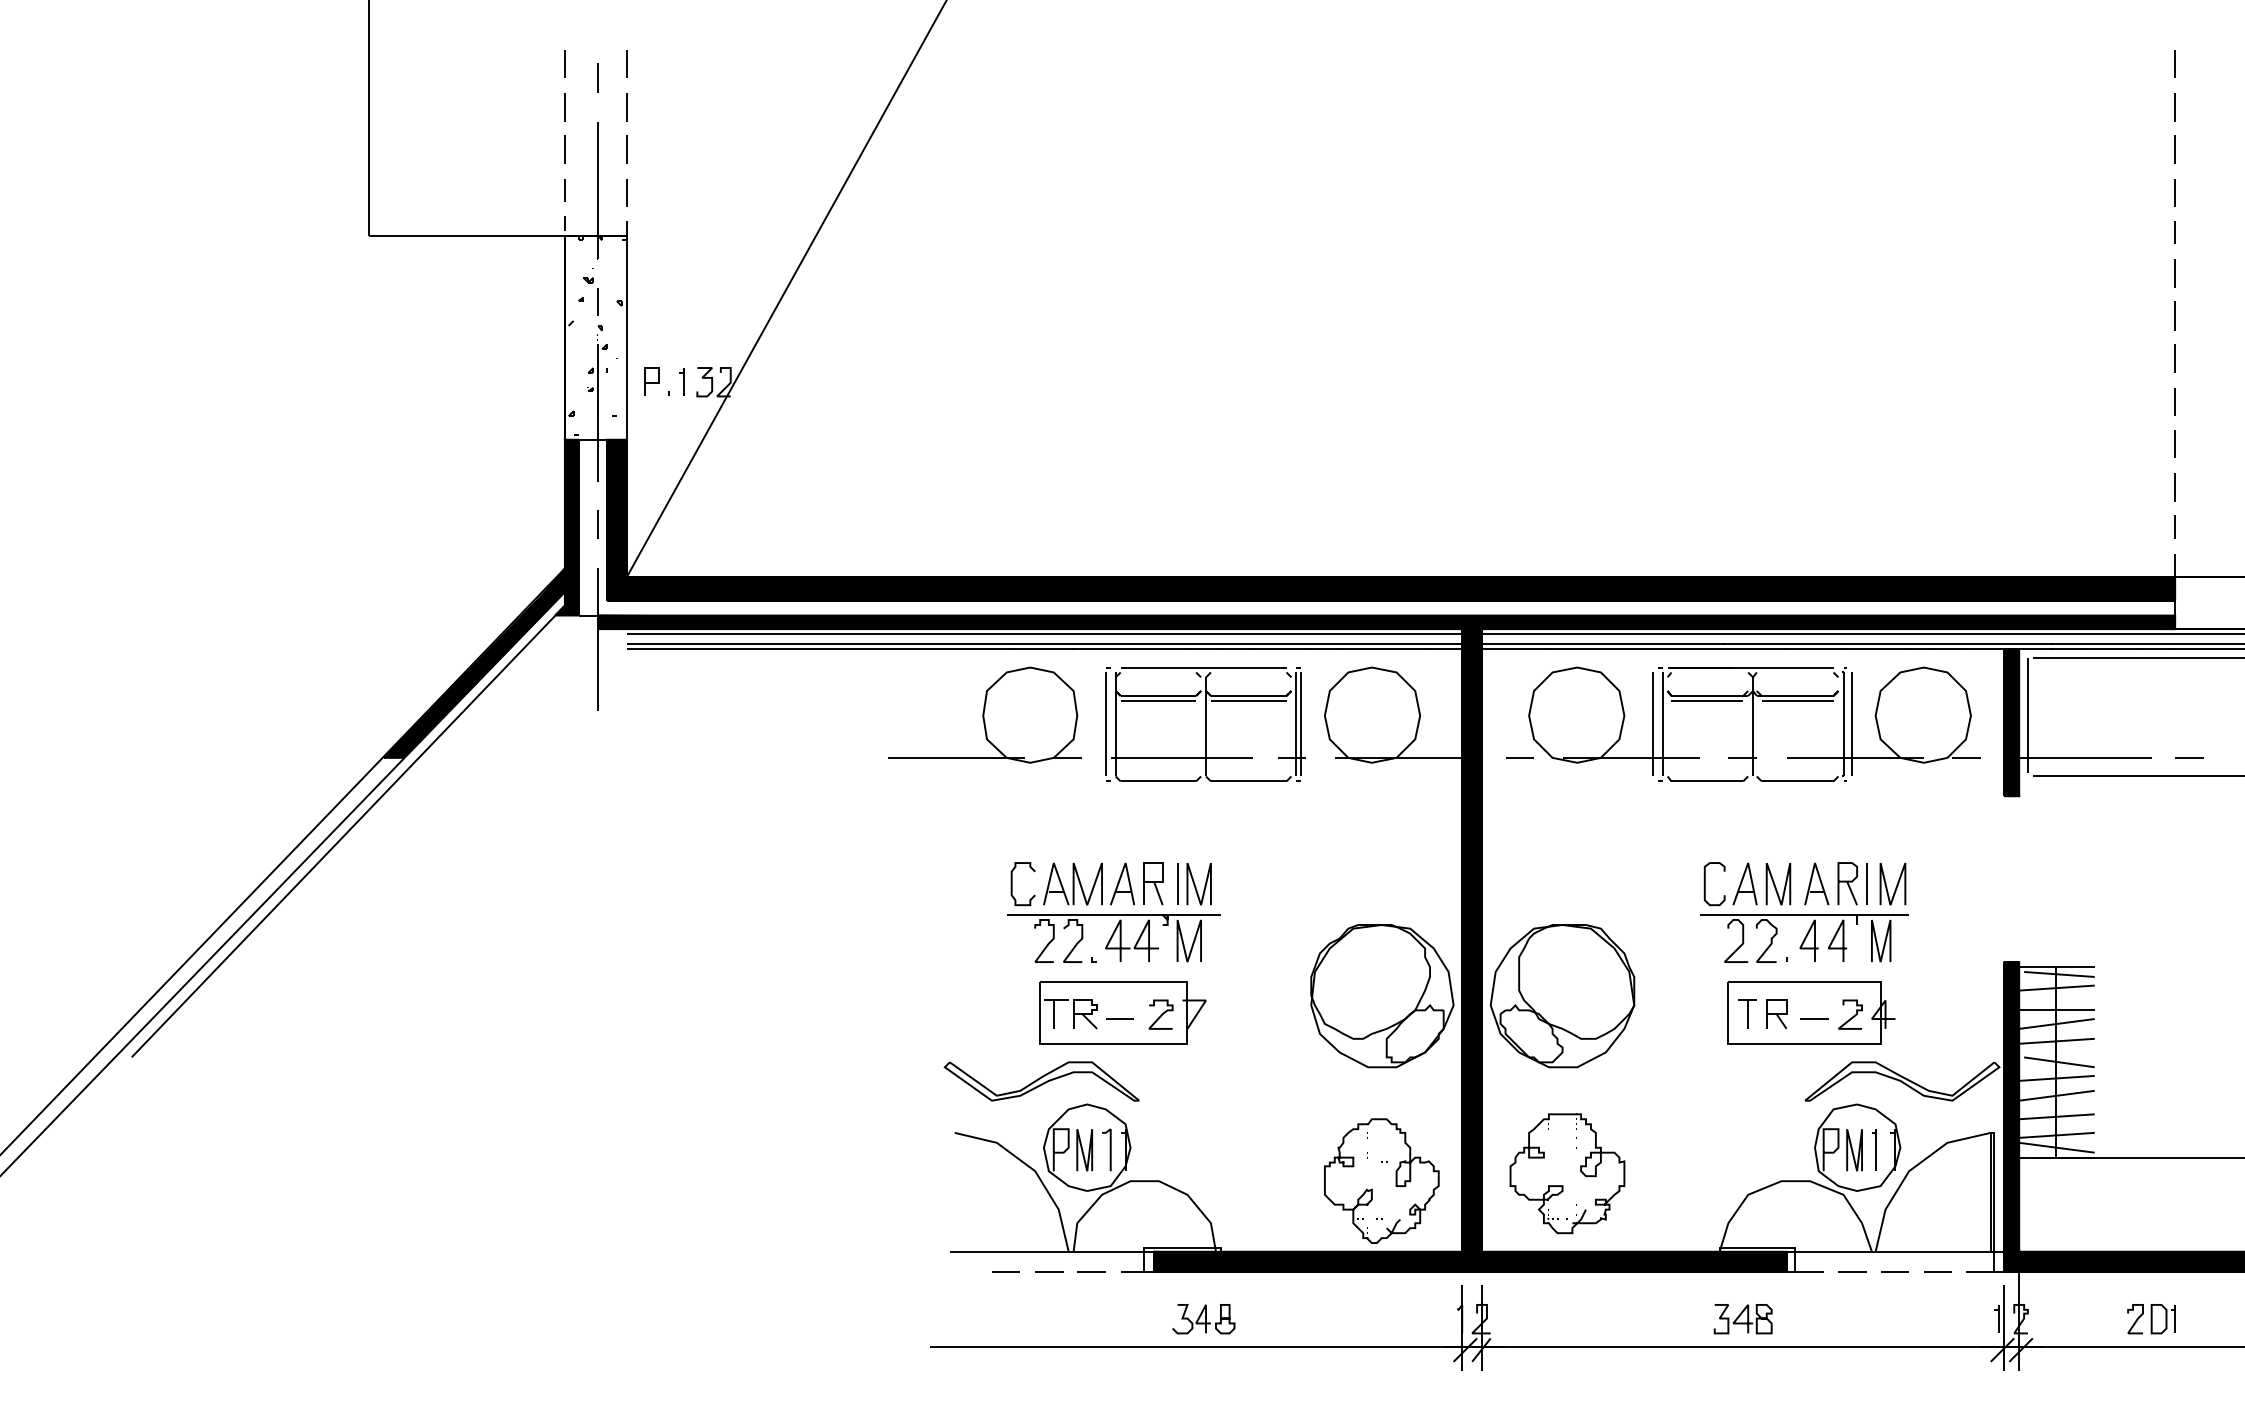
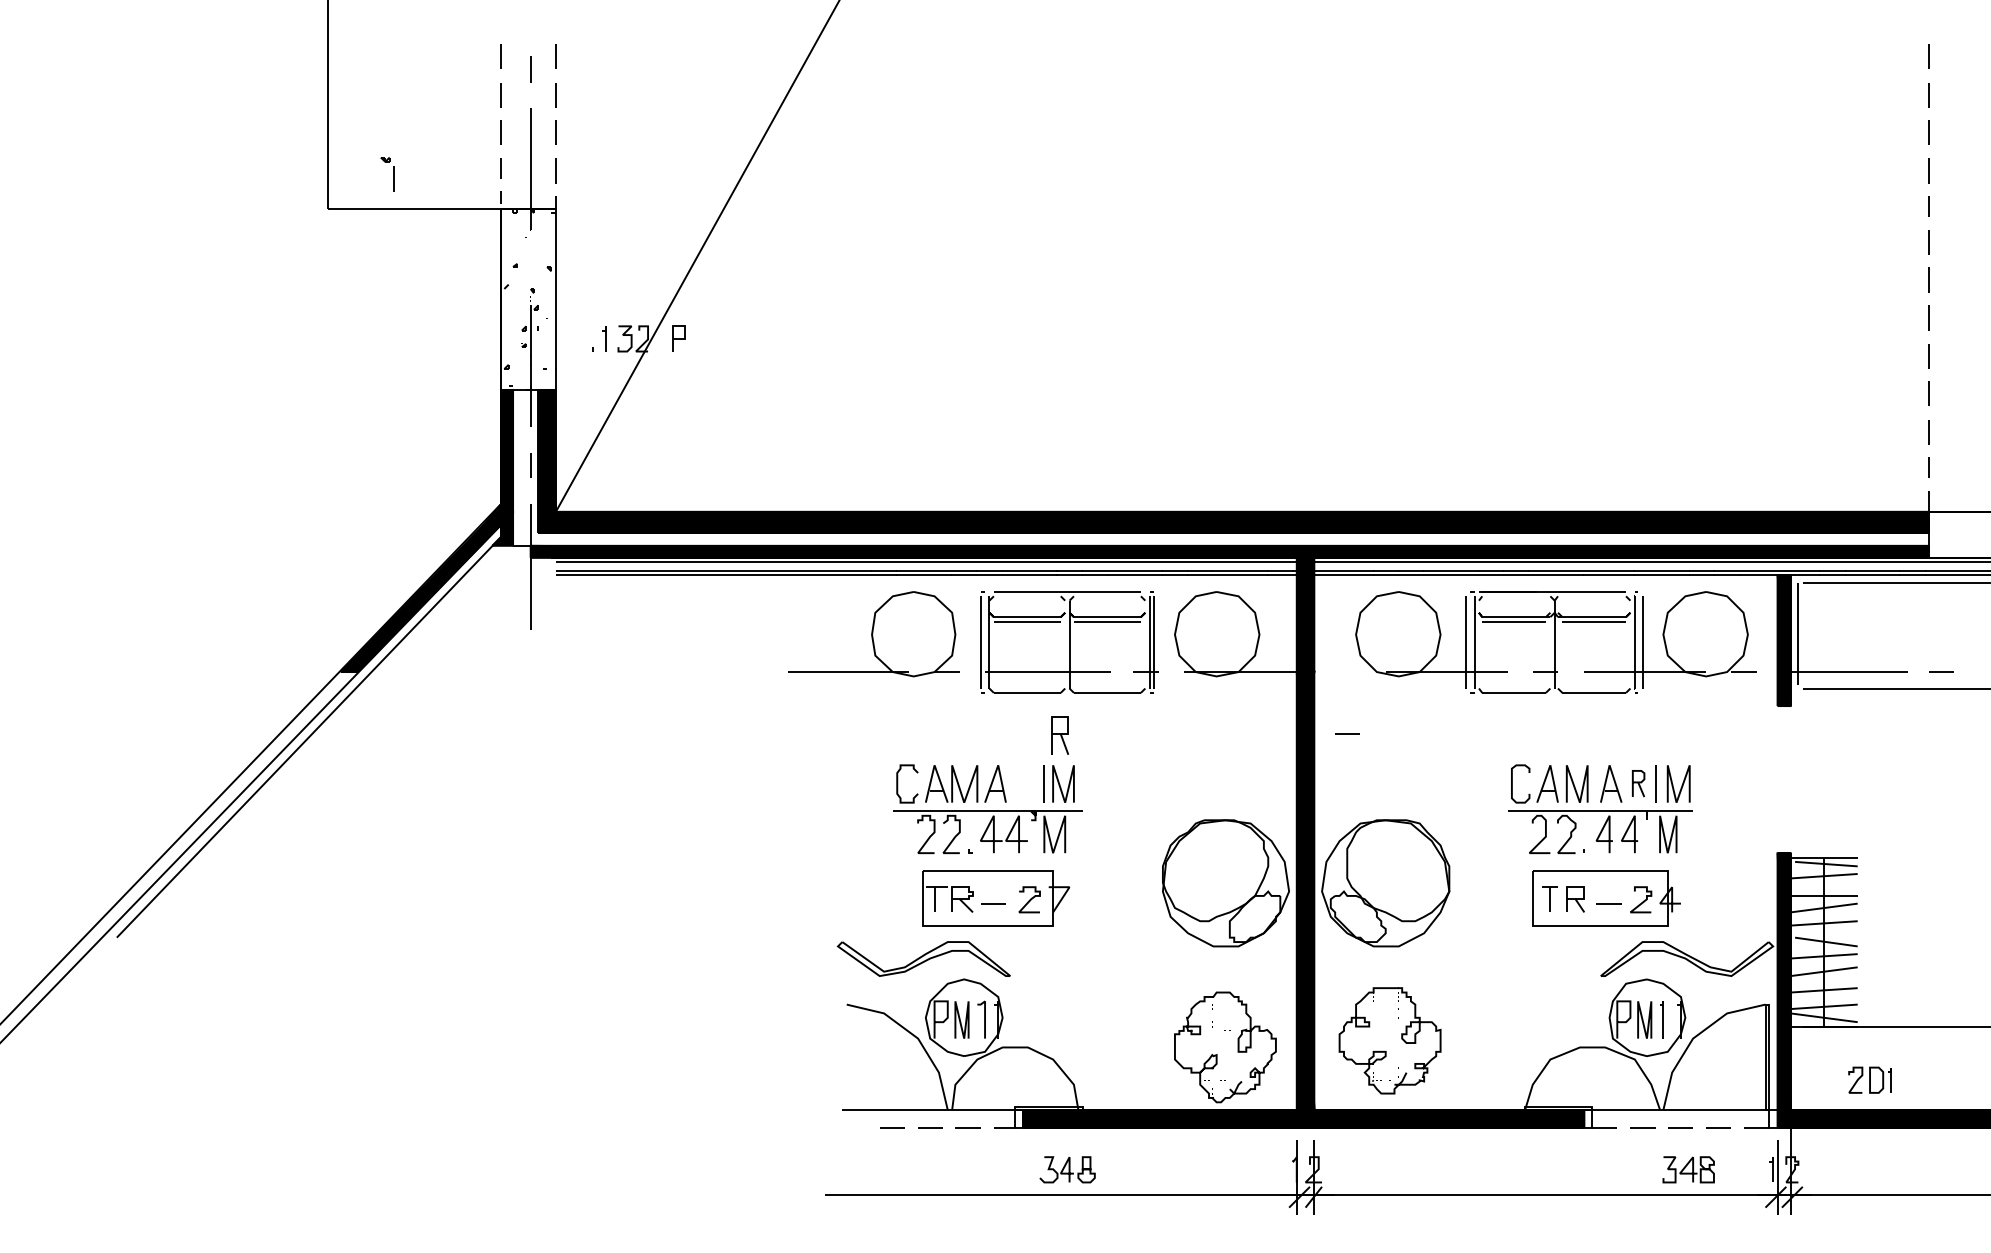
part: (597, 296) -> (393, 174), moved
curve: (651, 382) -> (678, 339), moved
line: (1519, 757) -> (1347, 733), moved
part: (1153, 883) -> (1060, 735), moved
part: (1847, 883) -> (1638, 783), size x0.7
part: (1742, 1319) -> (1688, 1170), moved
part: (2151, 1319) -> (1869, 1080), moved

